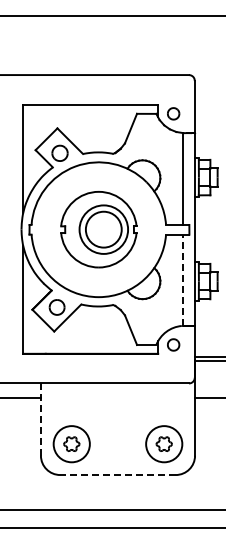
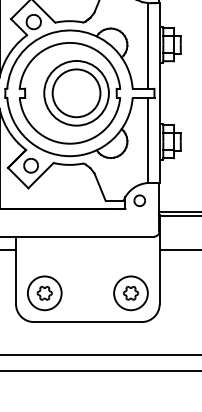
part: (98, 229) -> (69, 93), size x1.43
line: (182, 280) -> (148, 140), dashed -> solid
line: (40, 419) -> (15, 270), dashed -> solid
line: (117, 475) -> (87, 322), dashed -> solid

